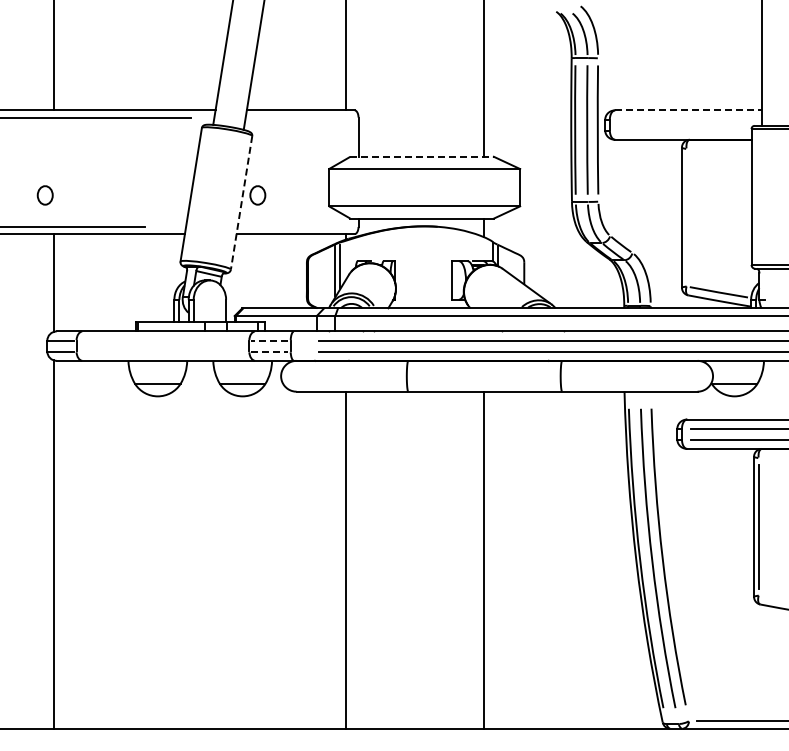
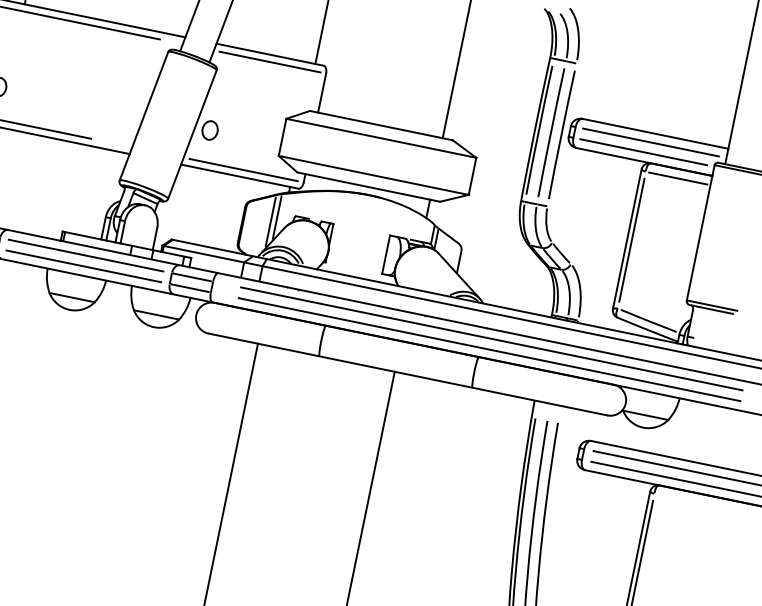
line: (688, 110) -> (655, 133), dashed -> solid
line: (301, 117) -> (269, 61), added
line: (685, 119) -> (650, 142), added
line: (680, 130) -> (643, 152), added
line: (718, 149) -> (677, 178), added
line: (422, 156) -> (381, 125), dashed -> solid
line: (241, 202) -> (192, 134), dashed -> solid
line: (686, 217) -> (631, 239), added
line: (297, 226) -> (243, 169), added
line: (162, 340) -> (85, 255), added
line: (269, 340) -> (192, 277), dashed -> solid
line: (162, 351) -> (83, 266), added
line: (269, 351) -> (189, 288), dashed -> solid

